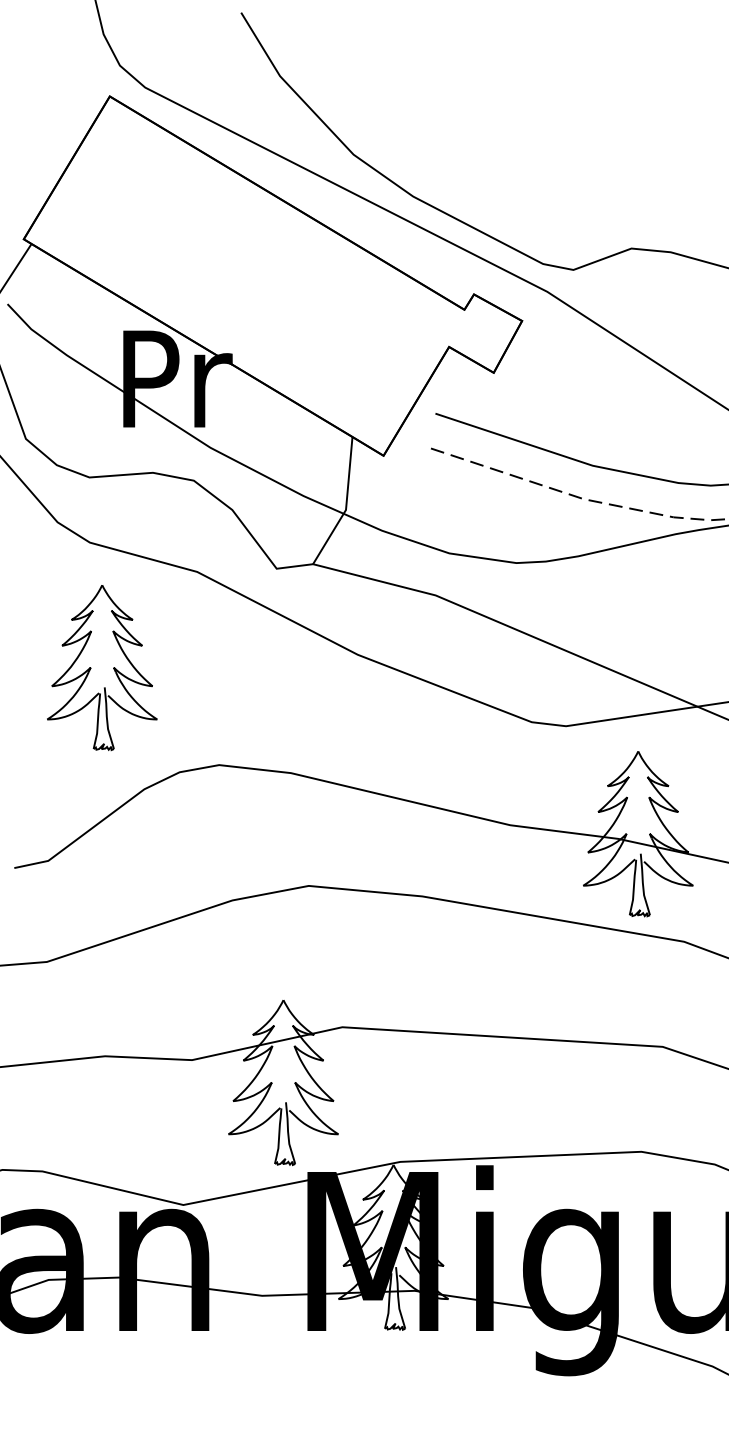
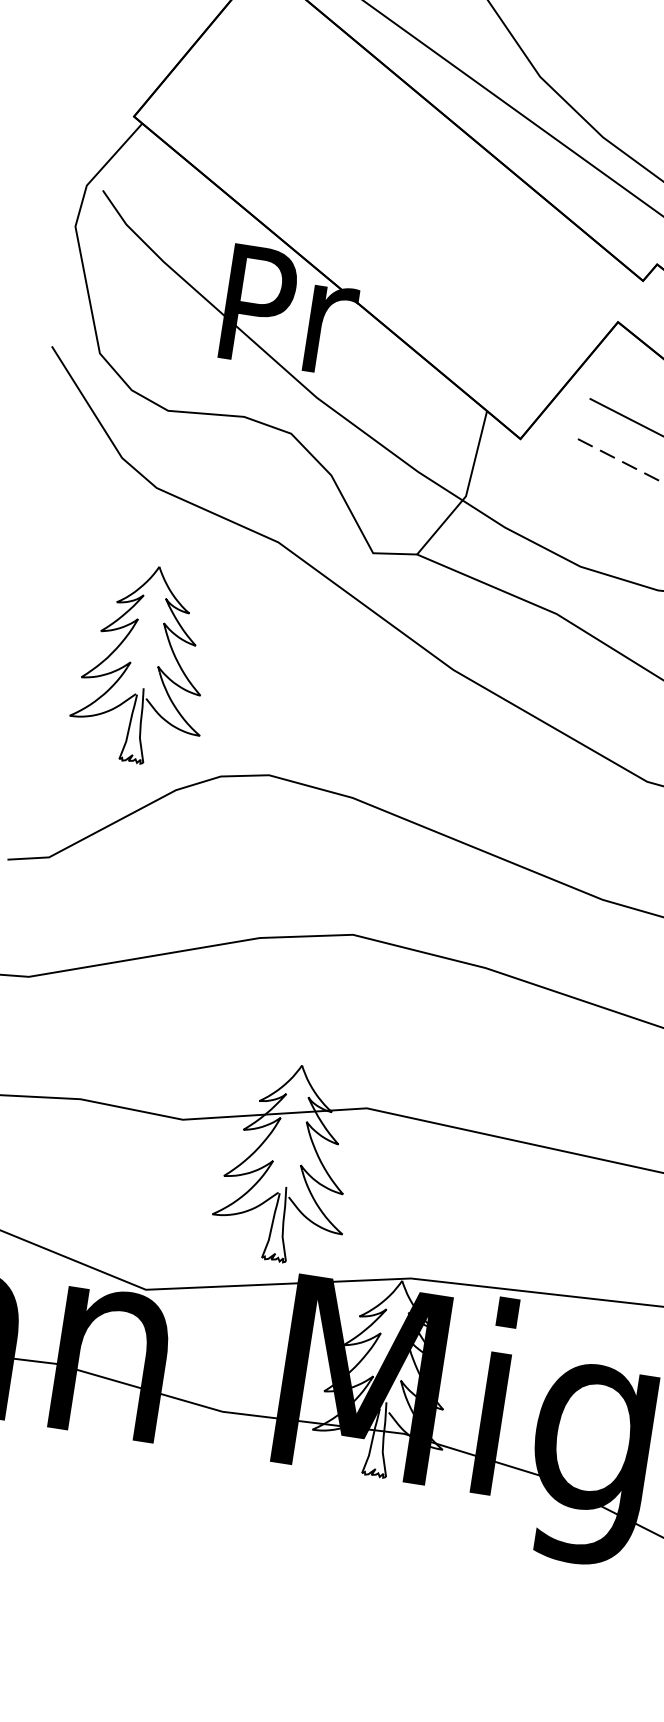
part: (102, 668) -> (144, 665), moved

